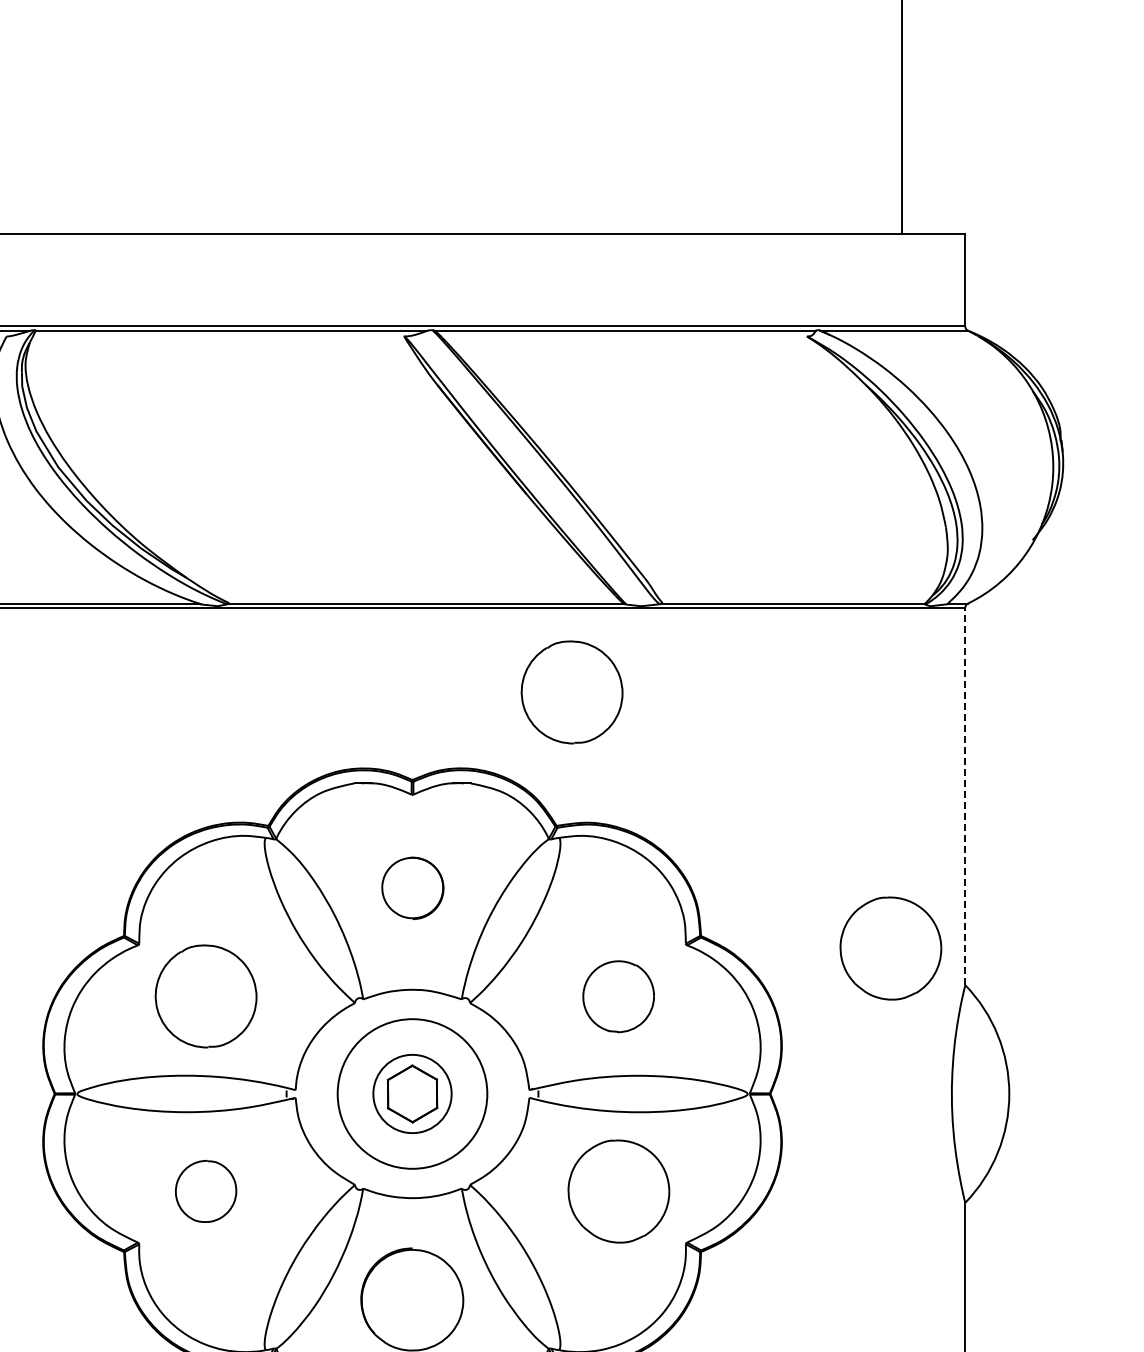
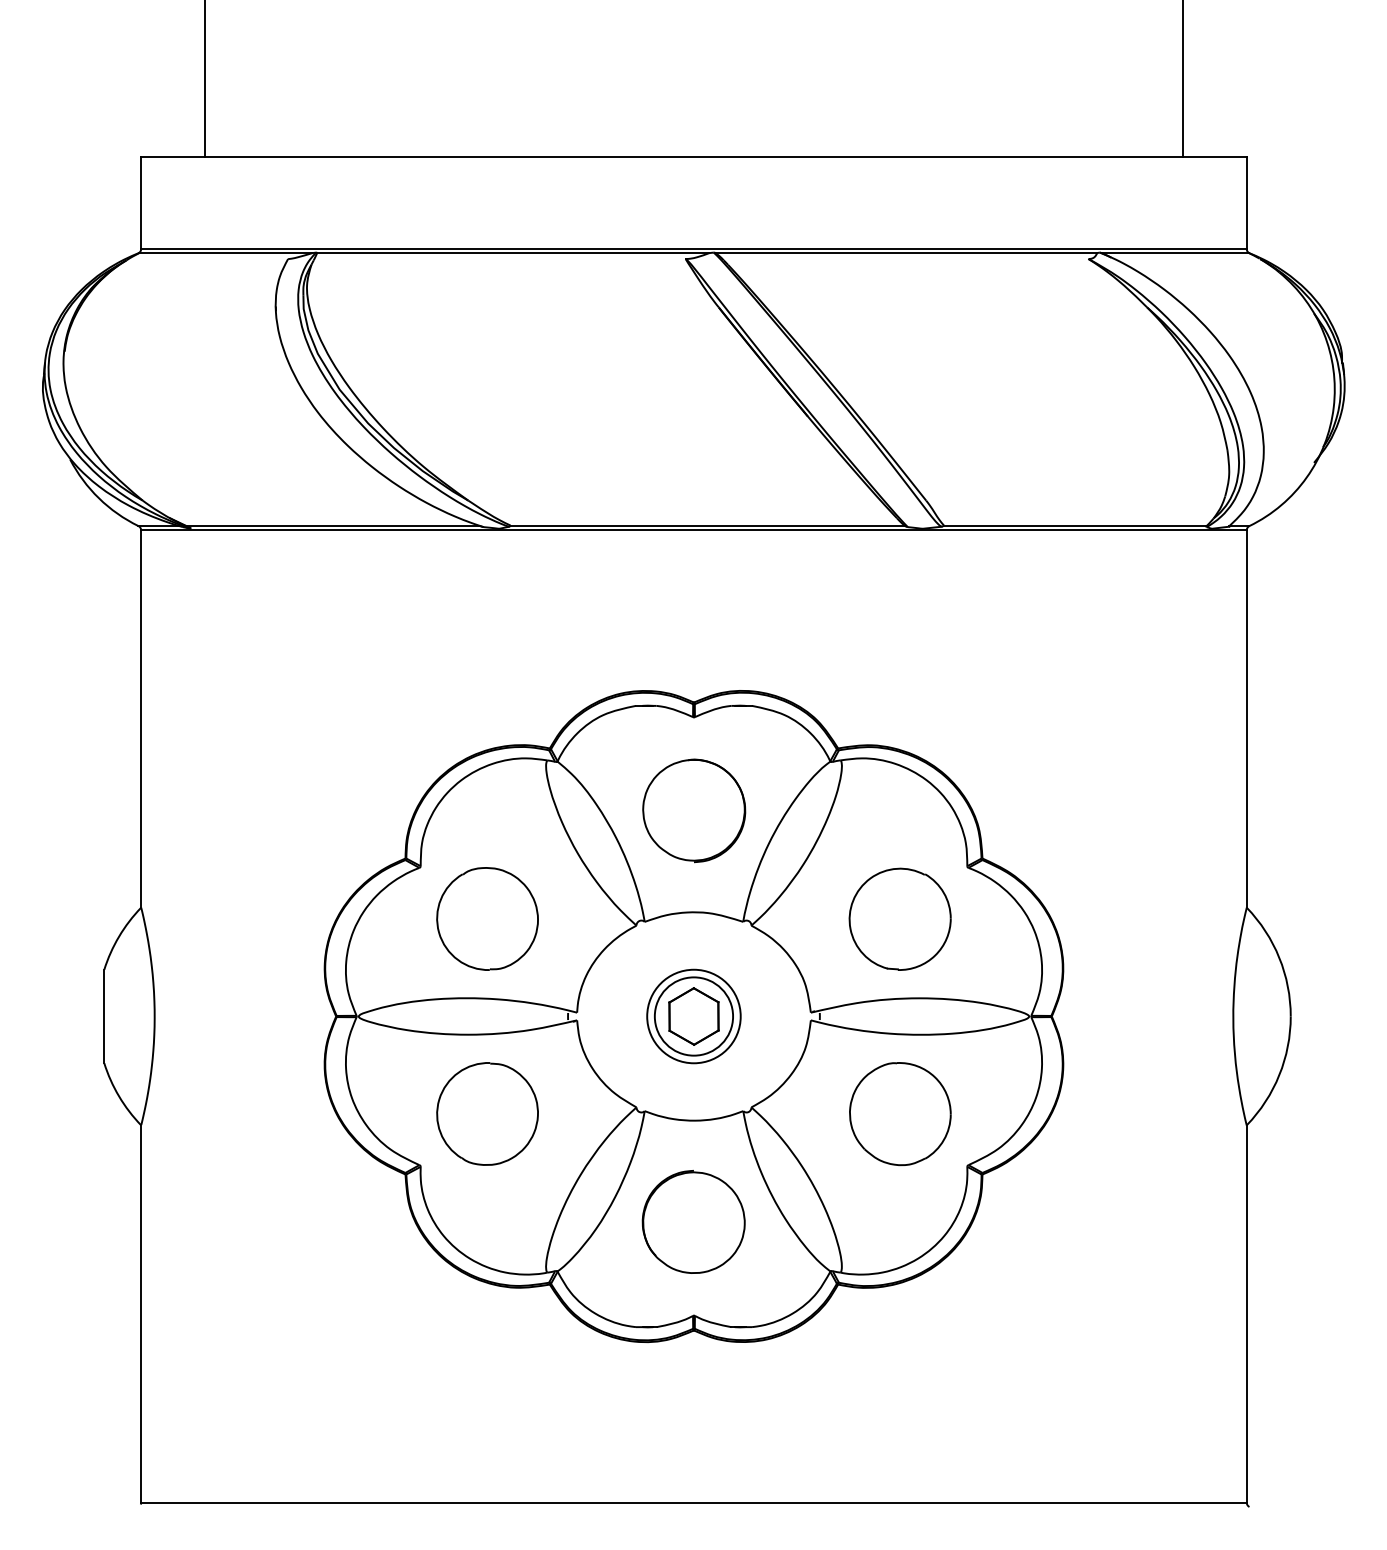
part: (572, 691) -> (853, 614), removed
line: (965, 796) -> (1246, 719), dashed -> solid
part: (413, 887) -> (694, 810), size x1.67
part: (891, 948) -> (1172, 871), removed
part: (618, 995) -> (899, 918), size x1.43
circle: (412, 1093) -> (693, 1016), size x0.62
part: (206, 1190) -> (487, 1113), size x1.67

